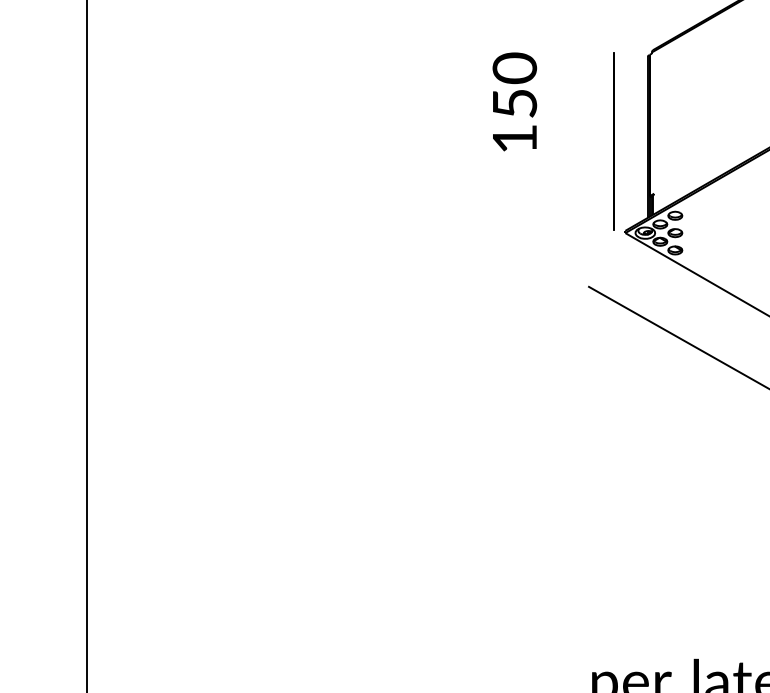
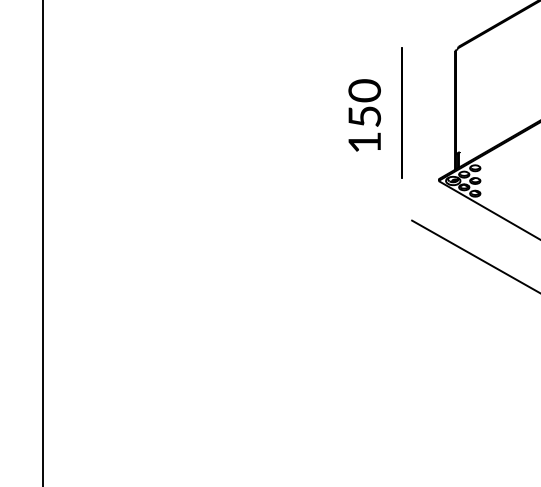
text: (514, 101) -> (364, 115), moved
line: (613, 141) -> (401, 112), moved

